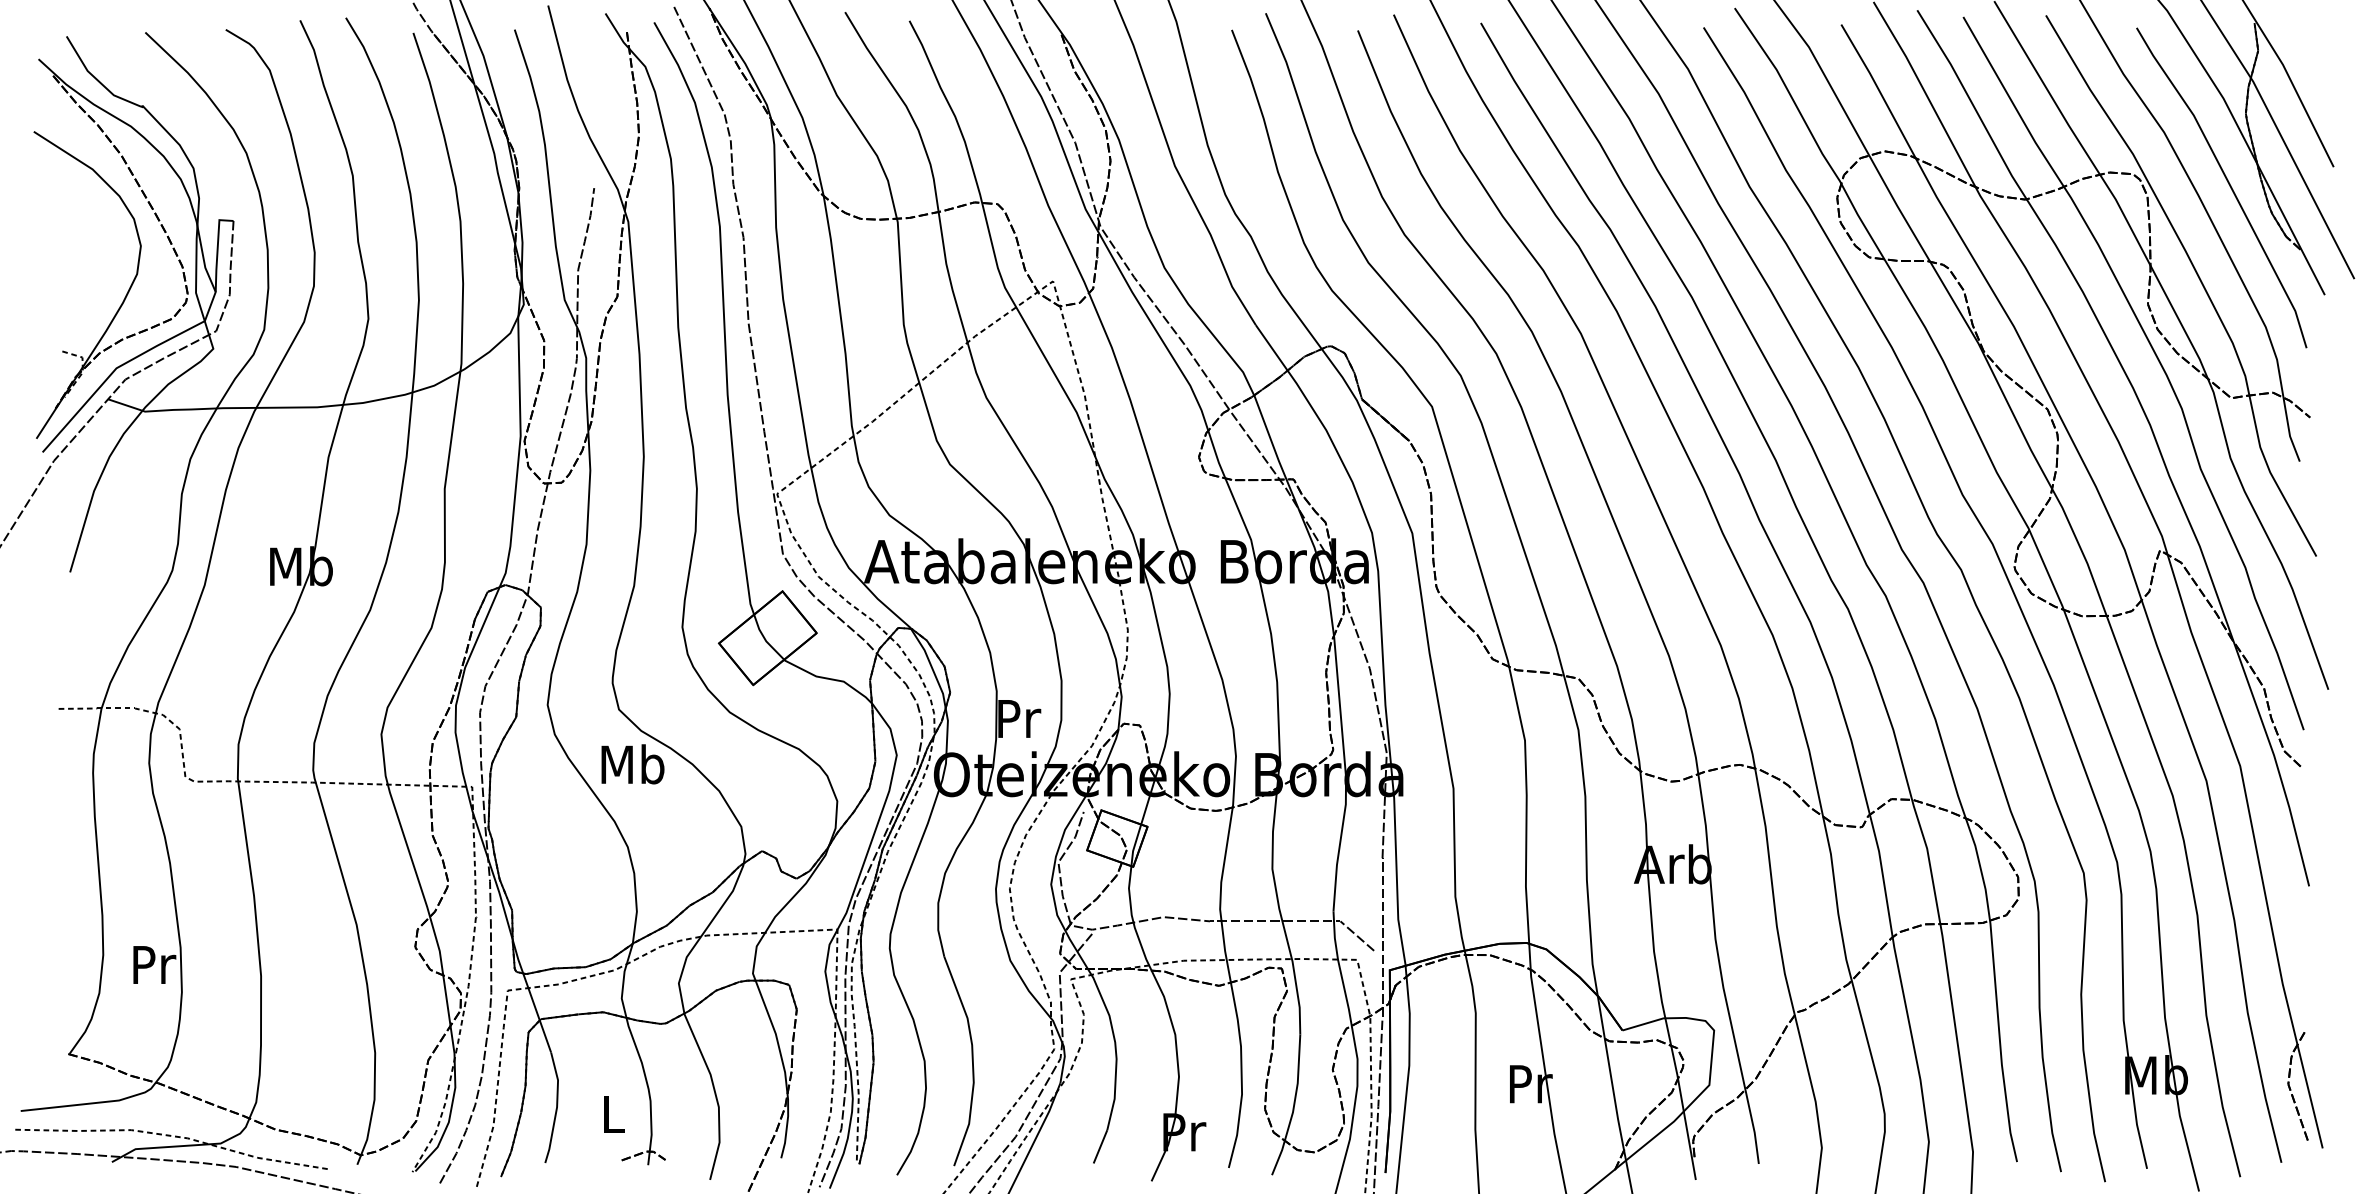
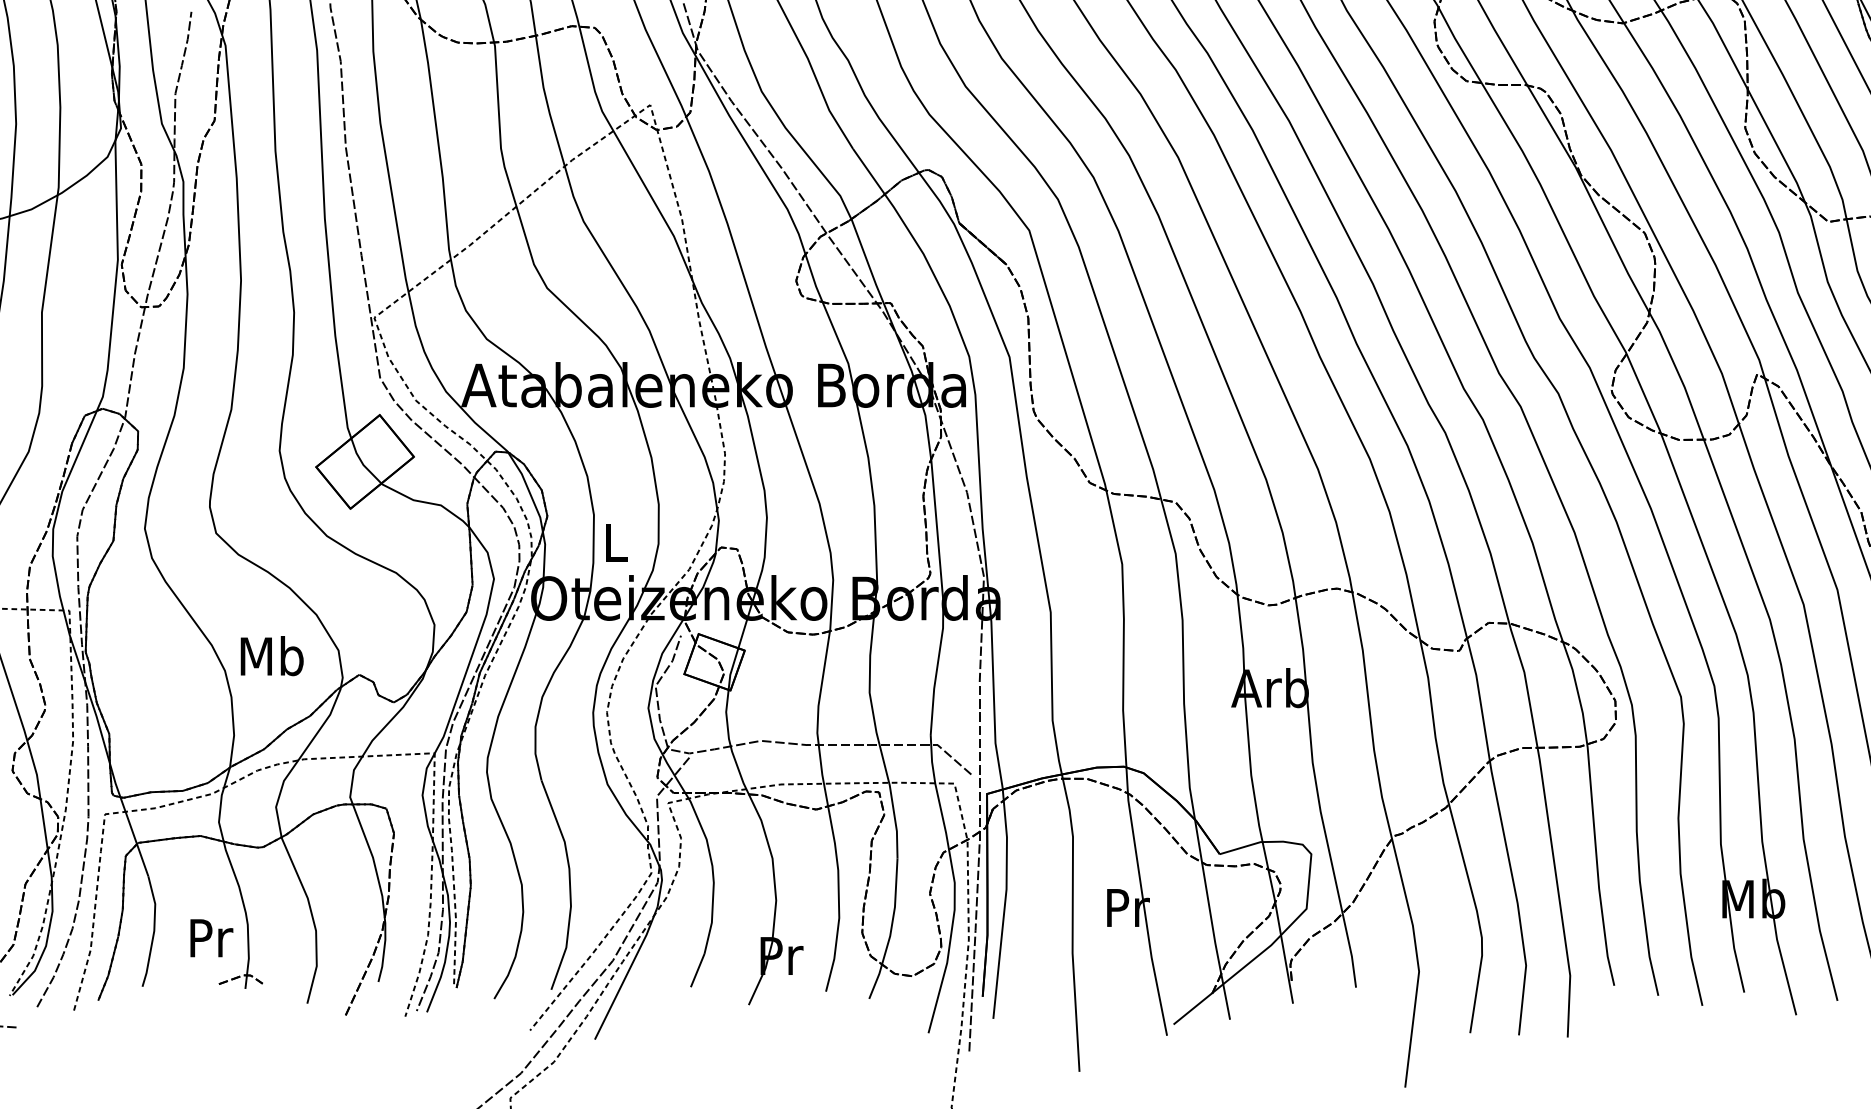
text: (1019, 718) -> (616, 542), Pr -> L
text: (632, 764) -> (271, 656), moved
text: (614, 1114) -> (211, 938), L -> Pr

